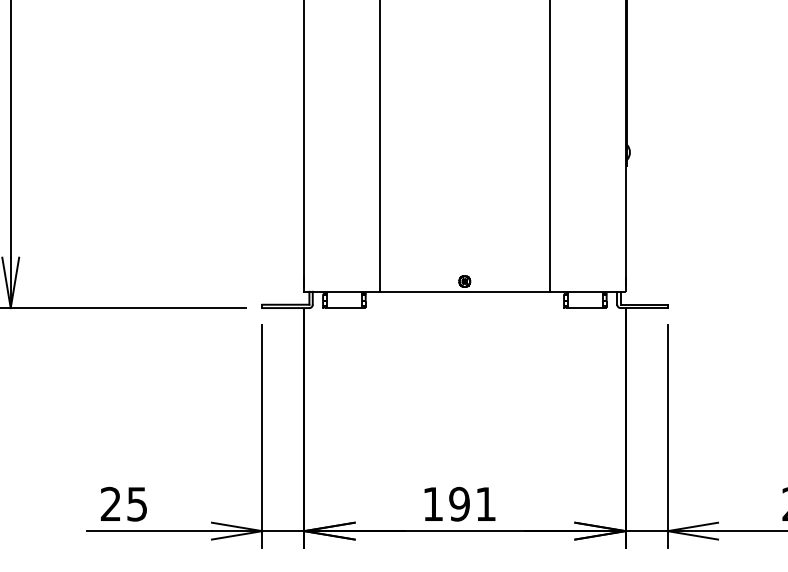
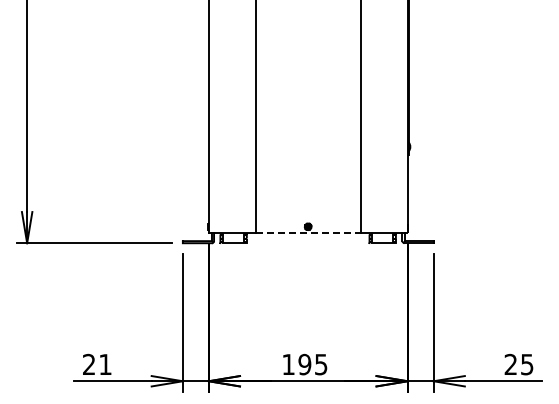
line: (465, 292) -> (308, 233), solid -> dashed
text: (137, 504) -> (105, 364), 25 -> 21
text: (486, 504) -> (321, 364), 191 -> 195

